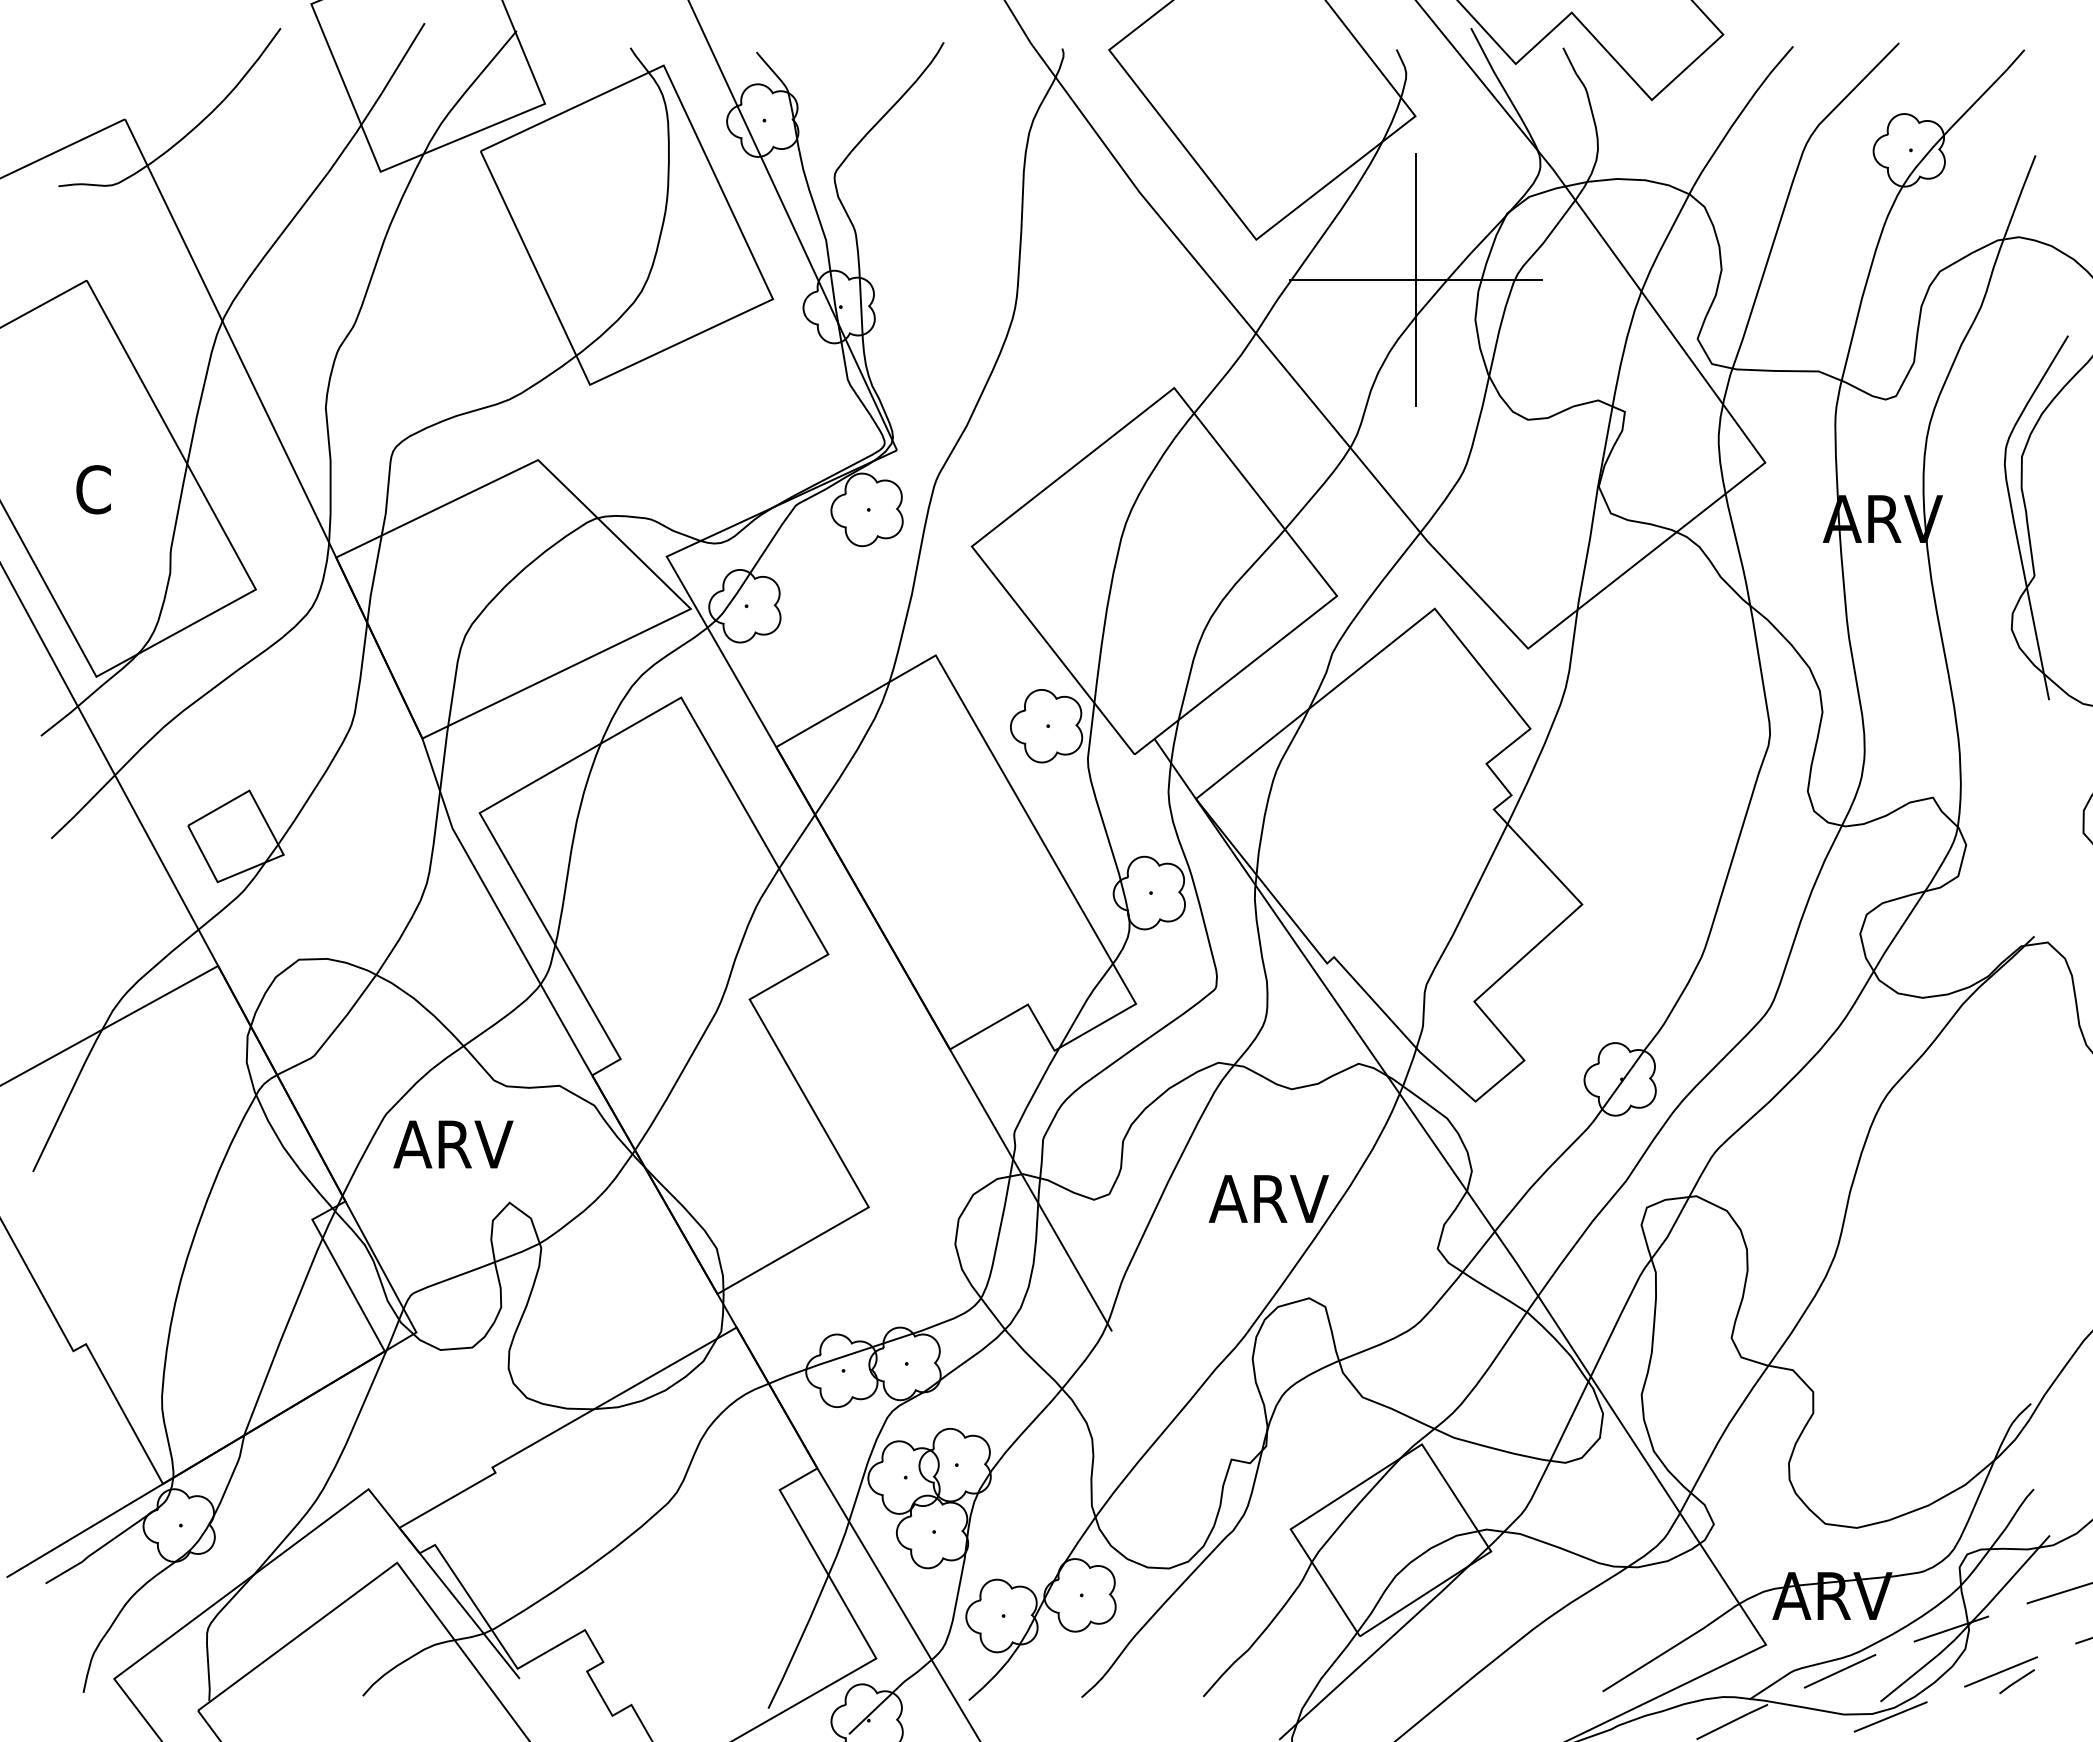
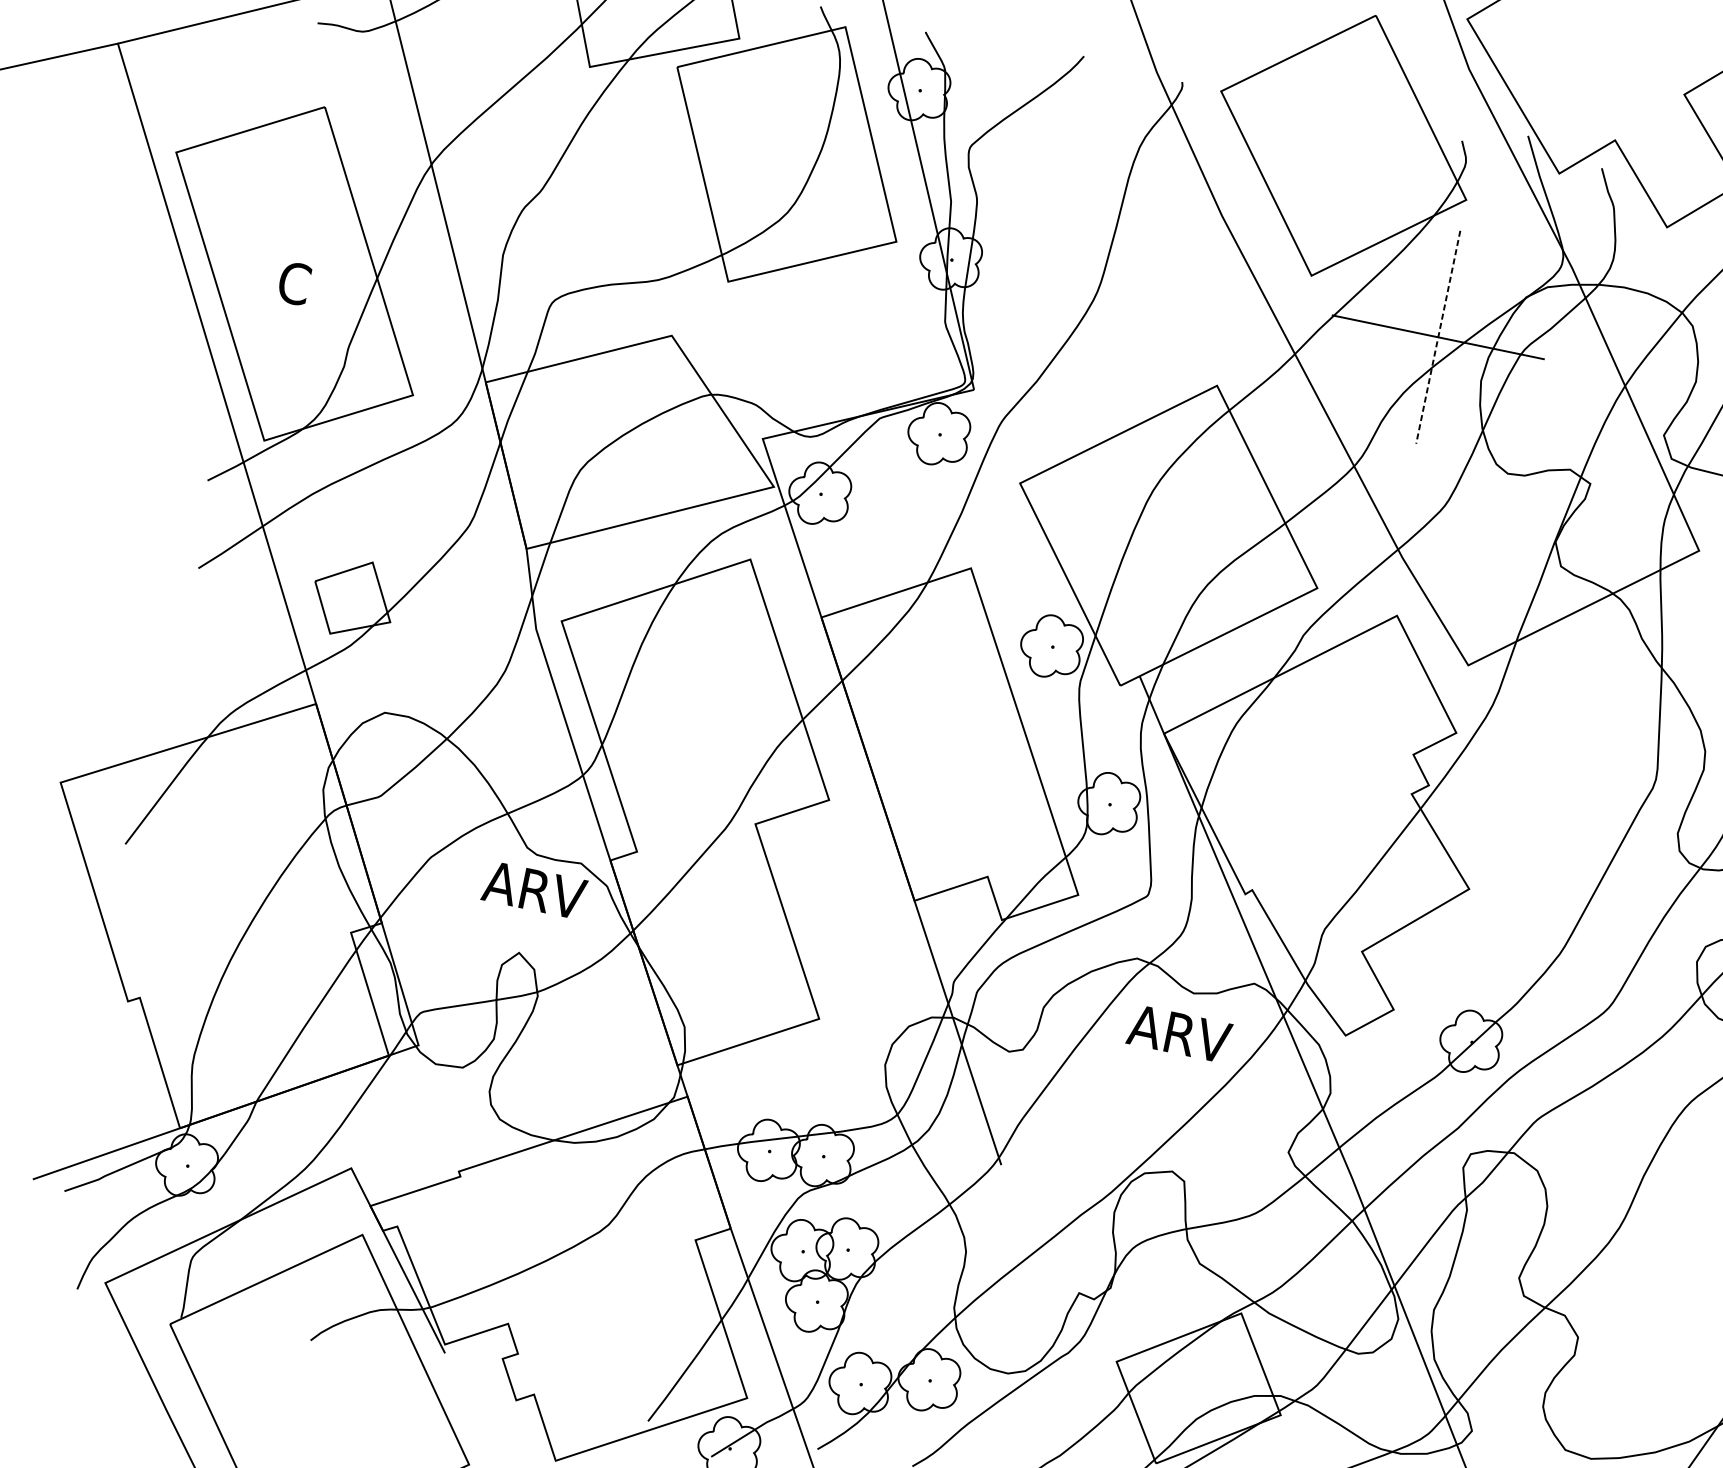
line: (1416, 280) -> (1438, 337), solid -> dashed
text: (453, 1144) -> (534, 890), moved
text: (1268, 1198) -> (1179, 1033), moved

